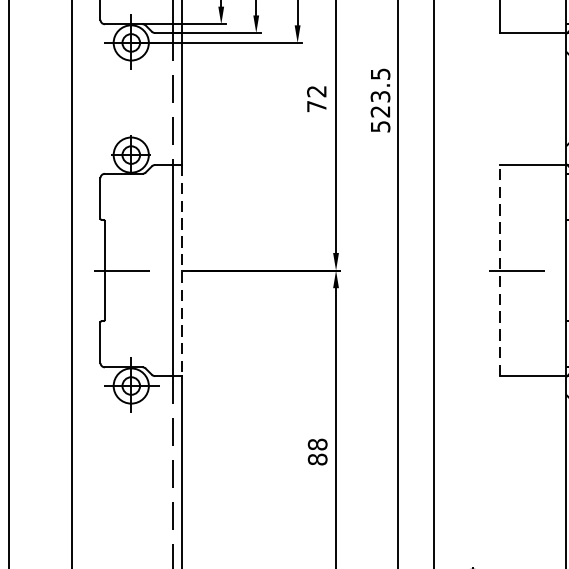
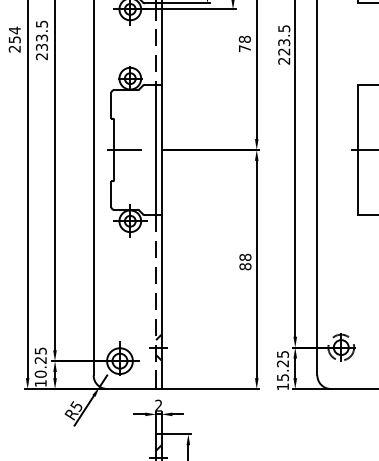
text: (316, 90) -> (244, 38), 72 -> 78
text: (380, 125) -> (284, 60), 523.5 -> 223.5
line: (500, 269) -> (358, 149), dashed -> solid
line: (181, 271) -> (161, 150), dashed -> solid

